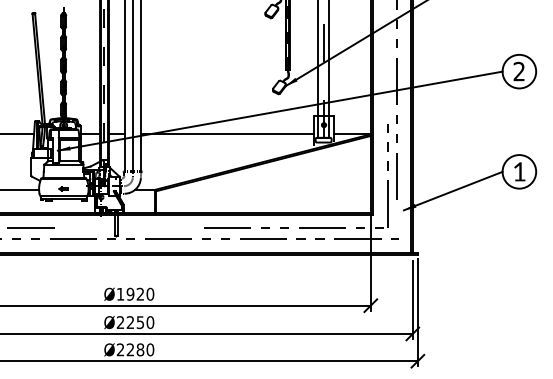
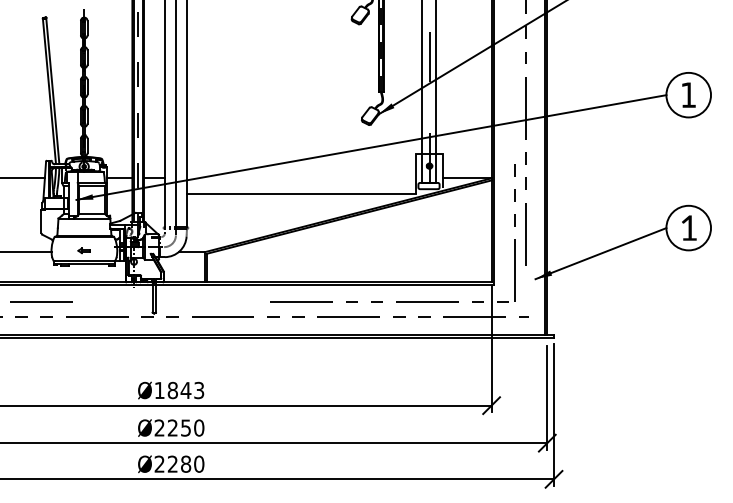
text: (519, 71) -> (688, 94), 2 -> 1
line: (227, 134) -> (301, 194), moved
text: (140, 294) -> (185, 390), Ø1920 -> Ø1843

